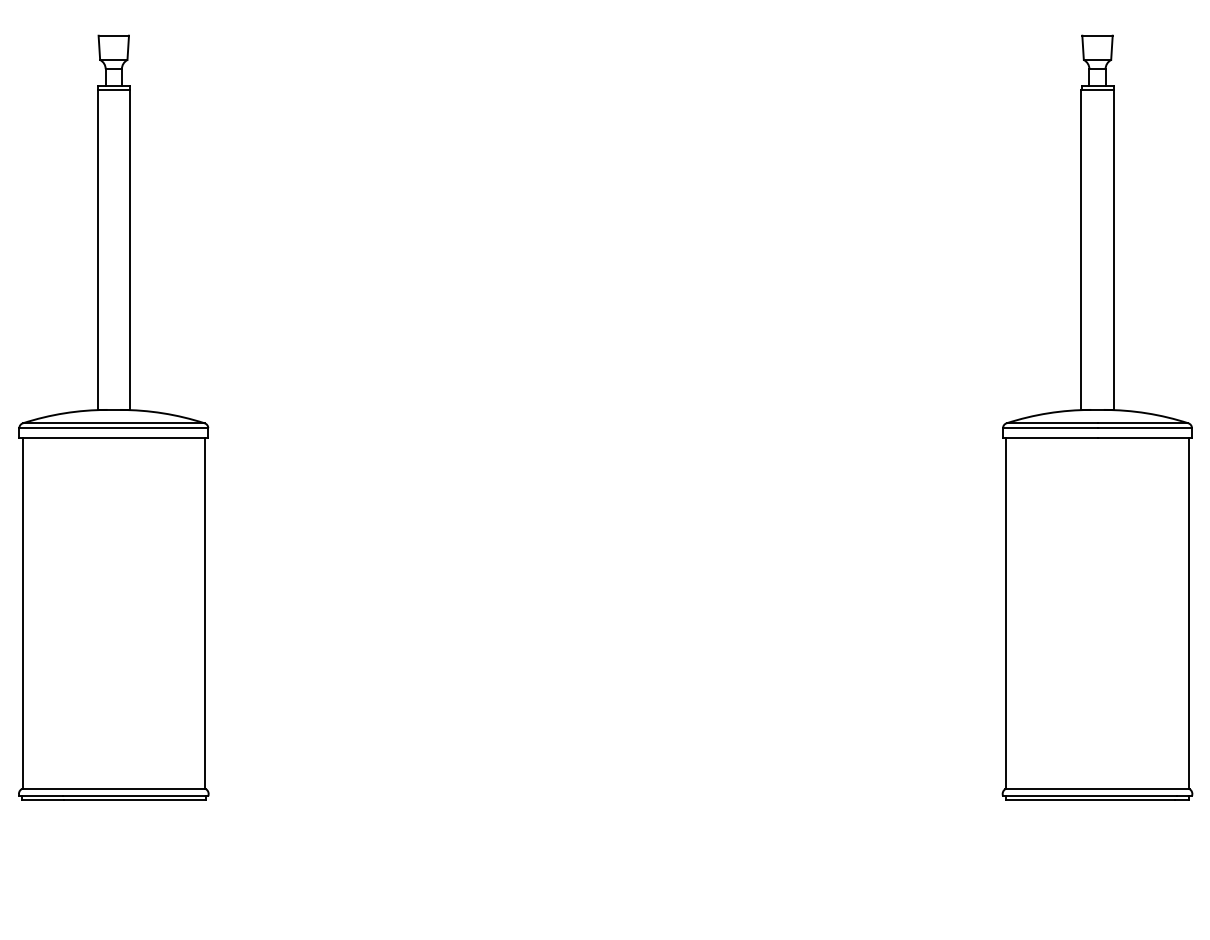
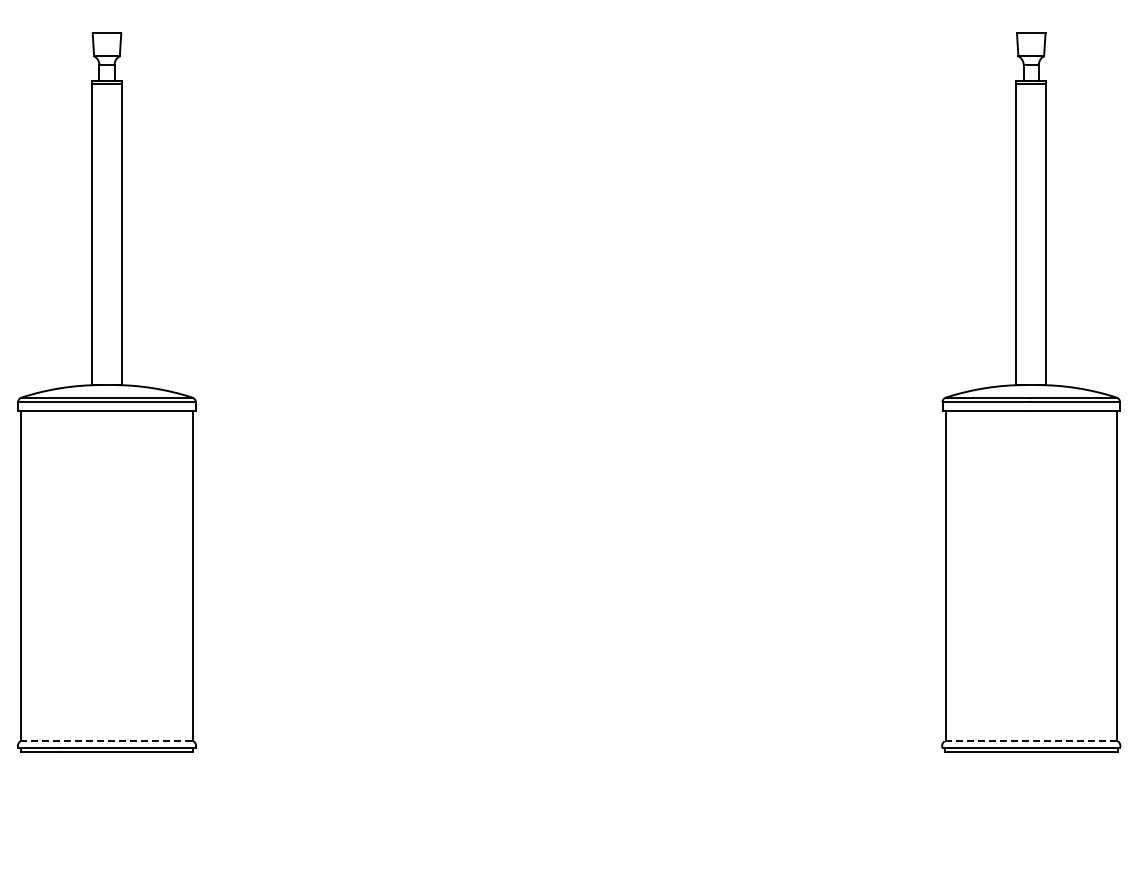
line: (113, 789) -> (106, 741), solid -> dashed
line: (1097, 789) -> (1031, 741), solid -> dashed

